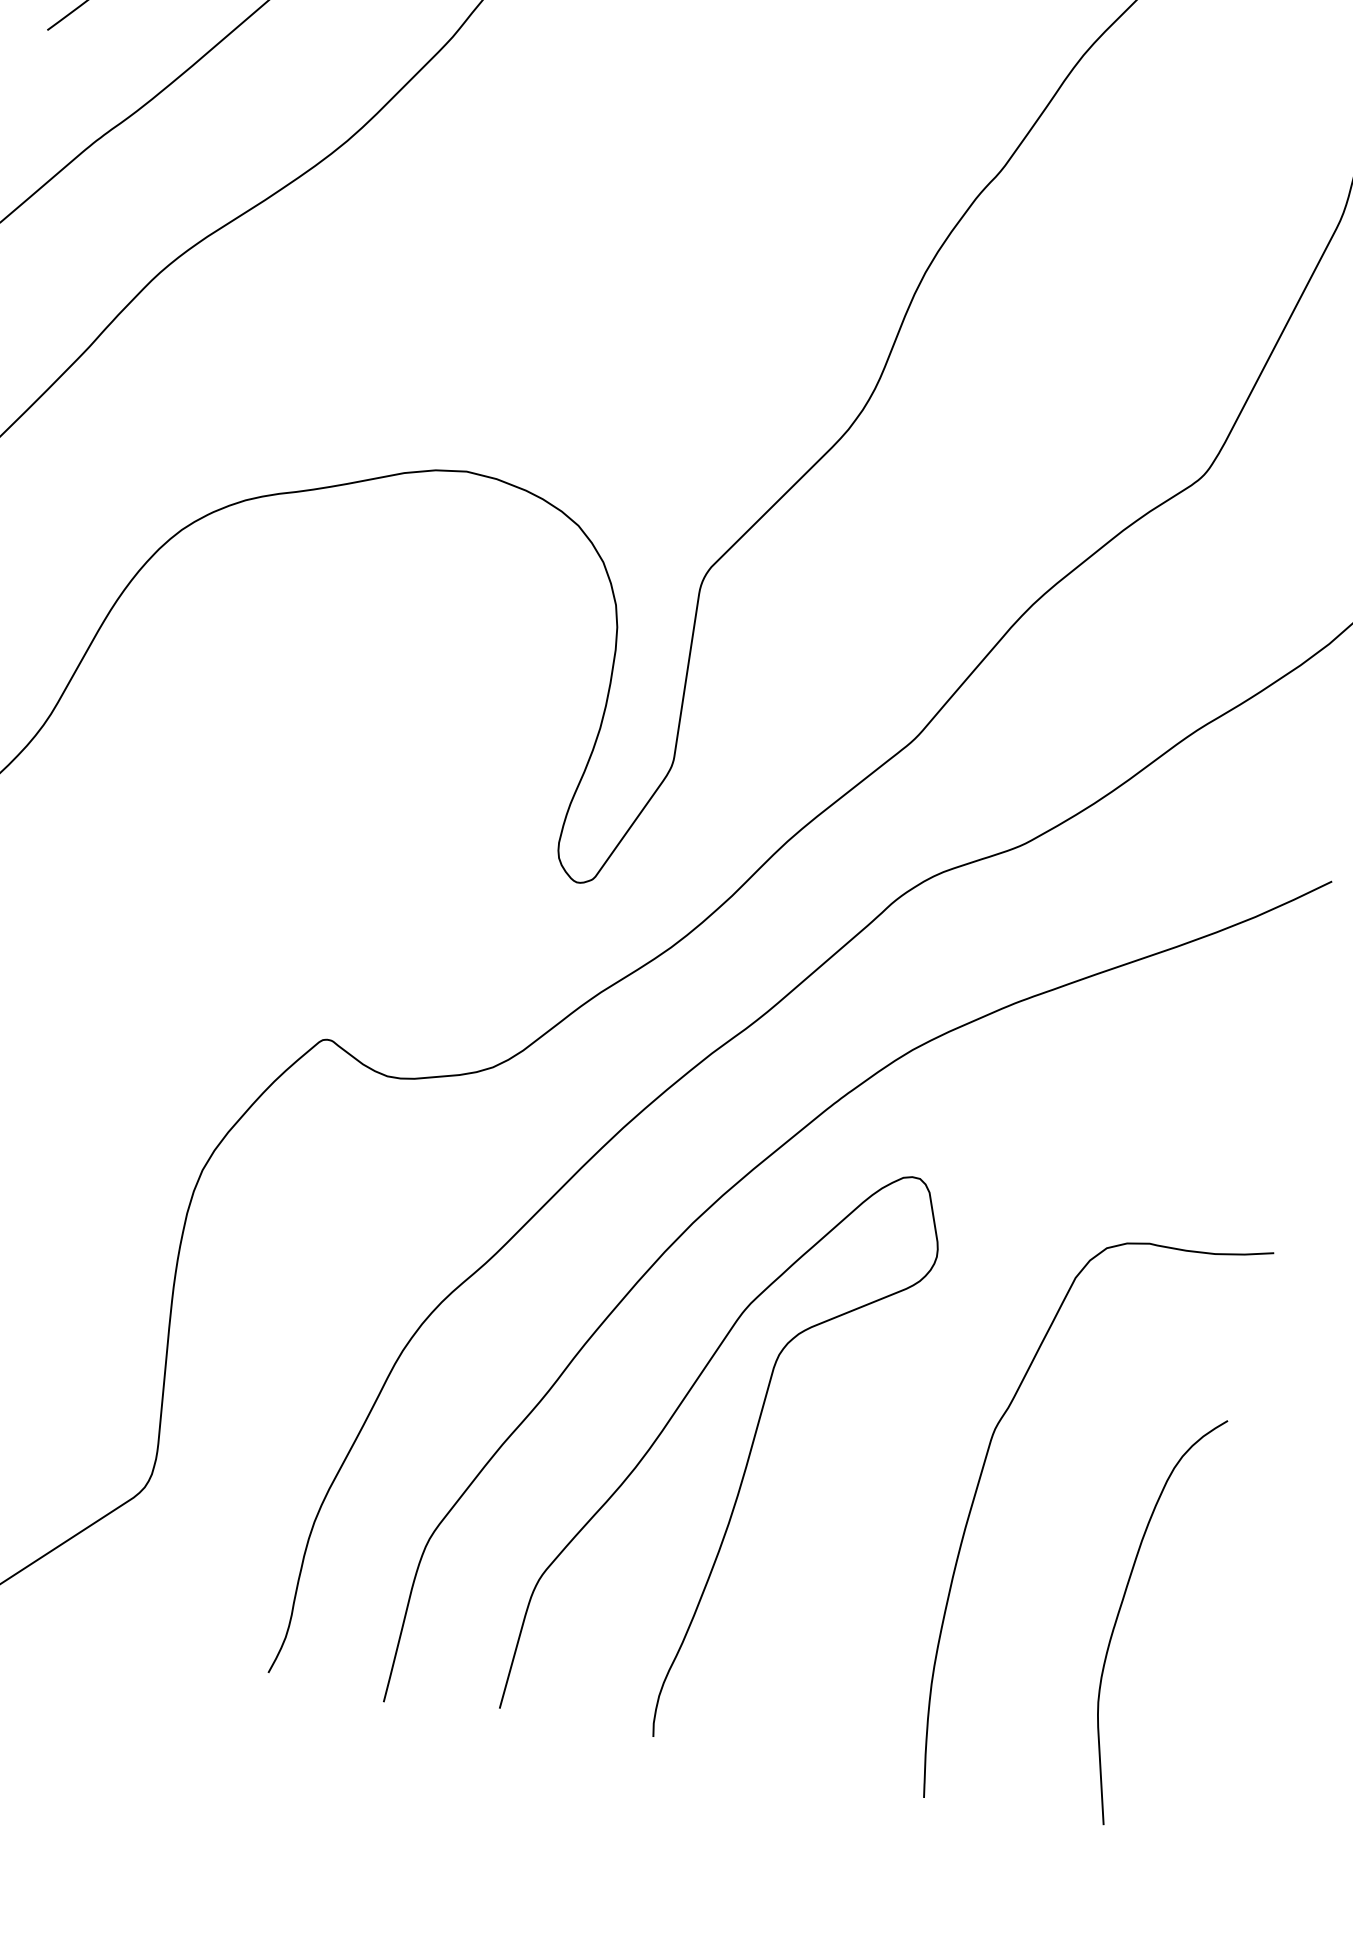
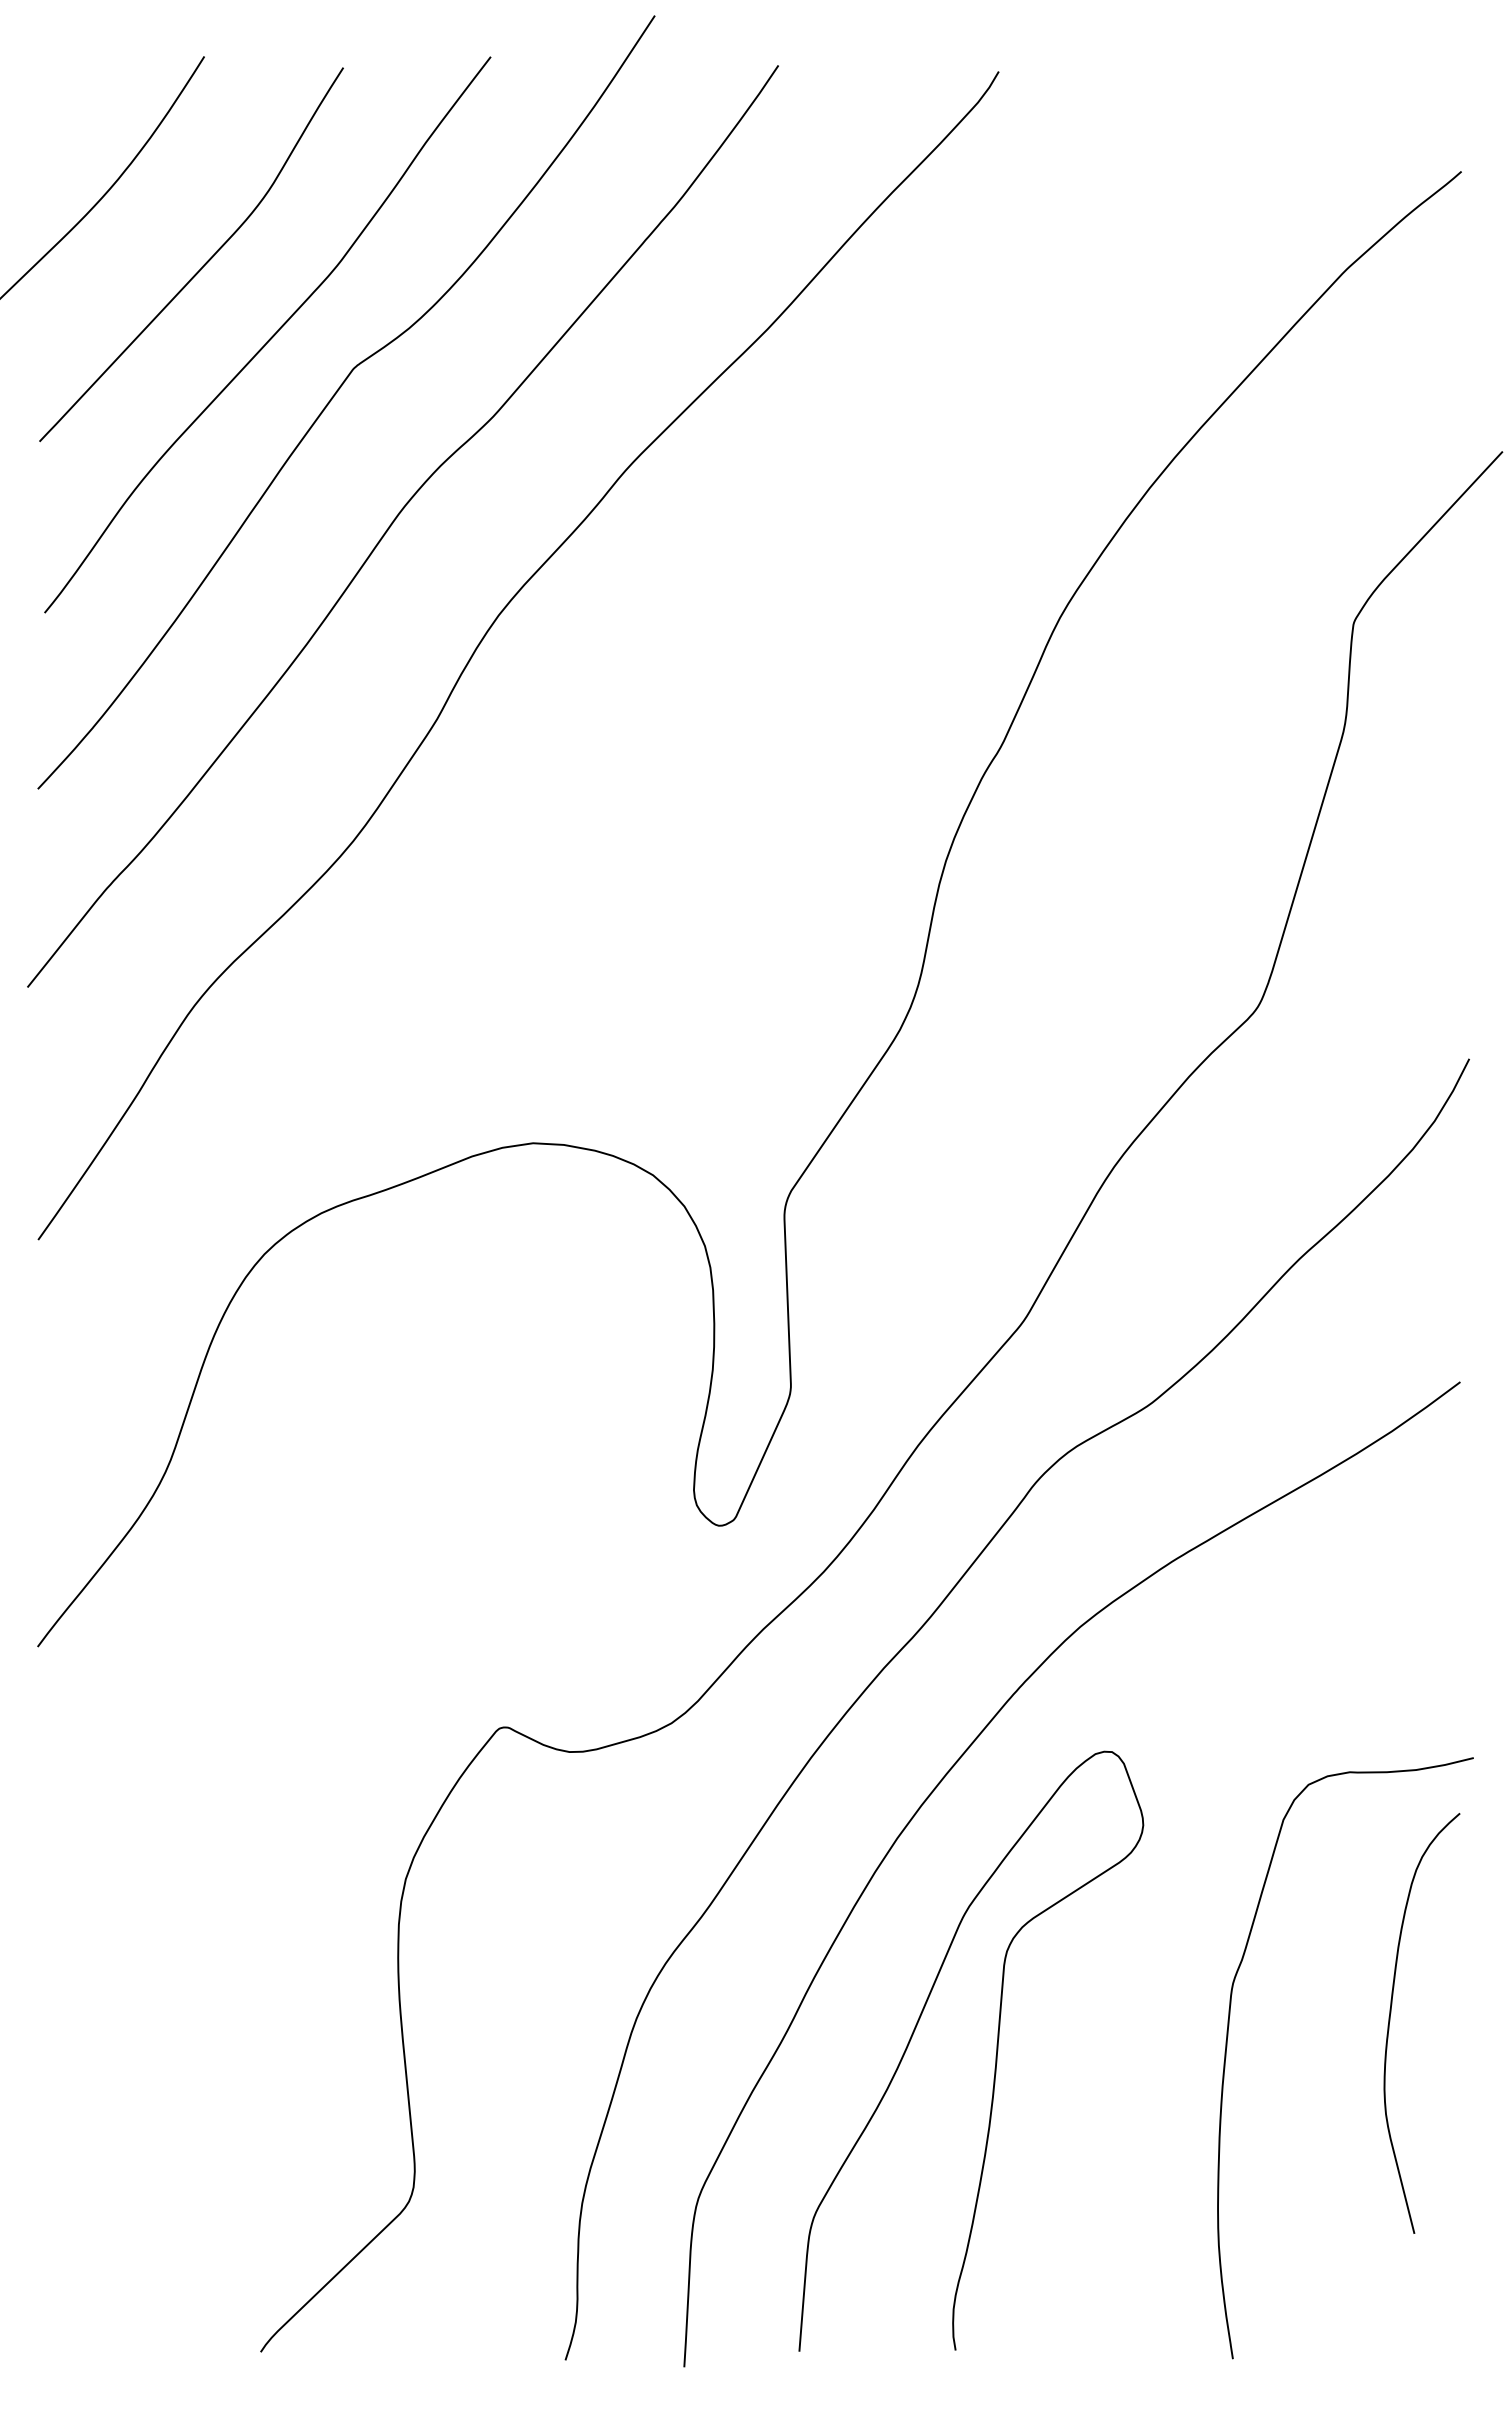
curve: (1120, 1612) -> (1390, 2021), moved

